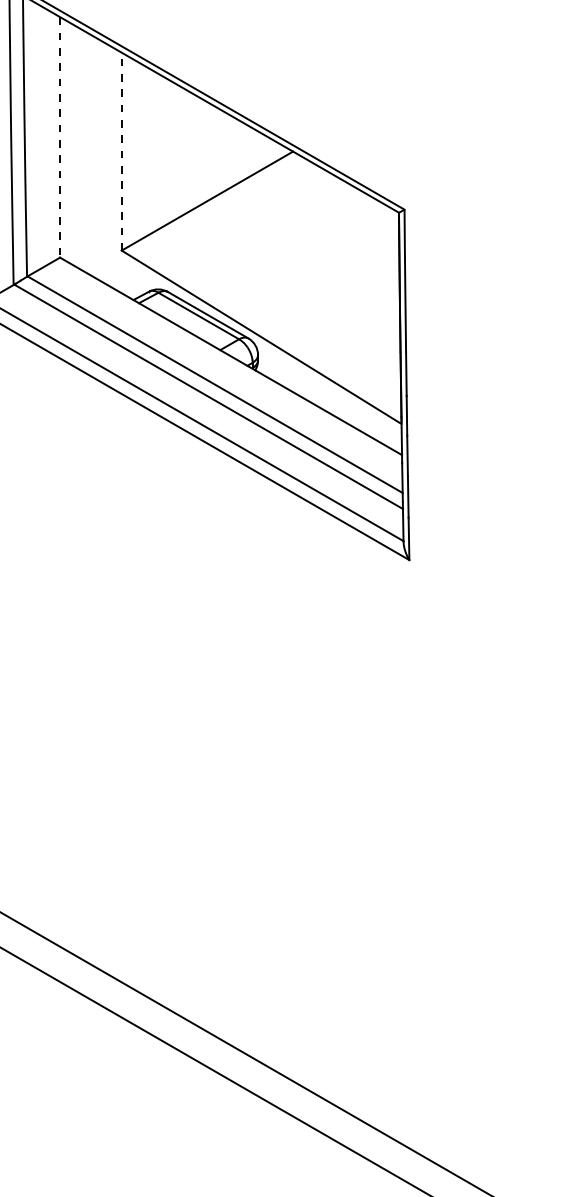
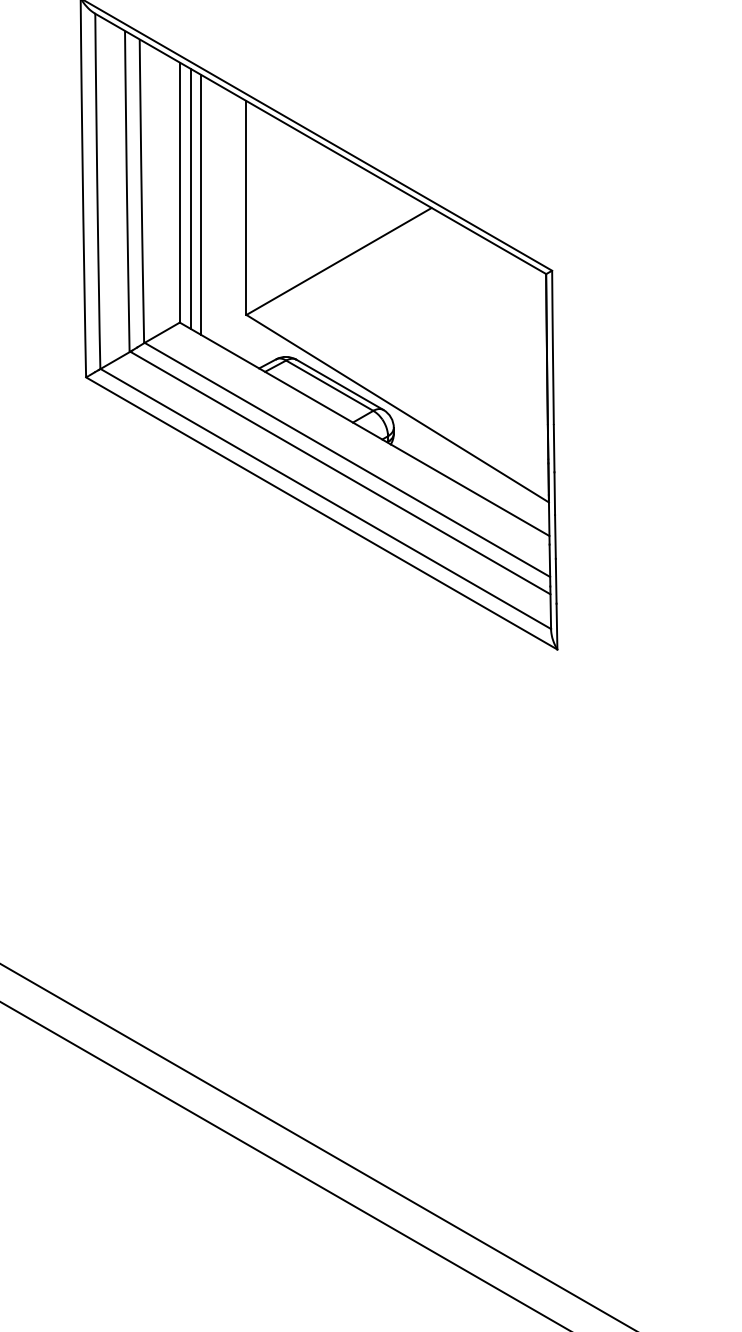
line: (59, 137) -> (179, 192), dashed -> solid
line: (69, 142) -> (190, 198), added
line: (80, 149) -> (201, 205), added
line: (121, 152) -> (246, 208), dashed -> solid

